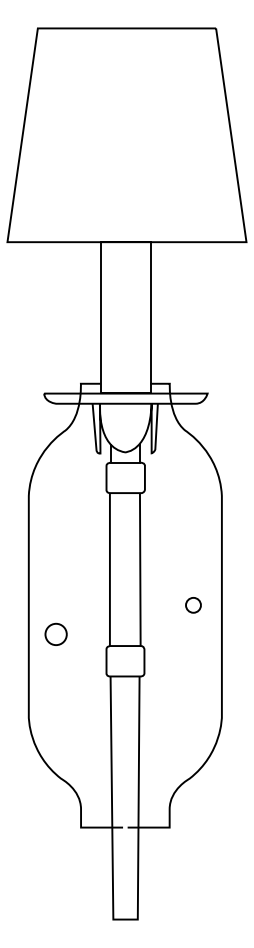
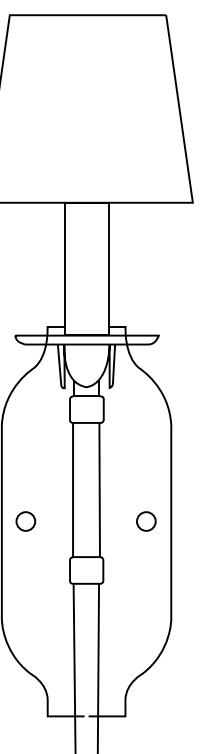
part: (193, 604) -> (146, 520), size x1.43
part: (55, 633) -> (25, 520), moved

